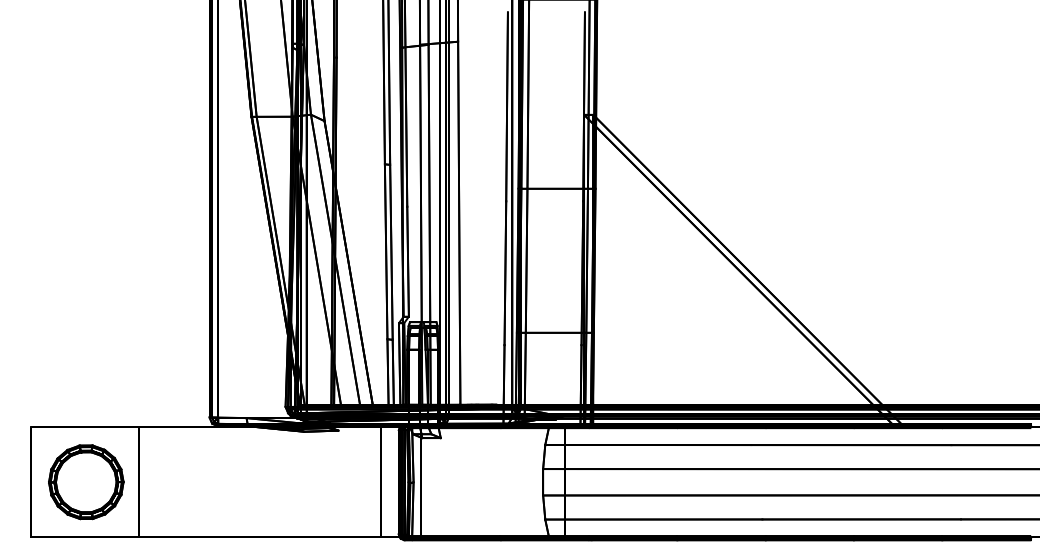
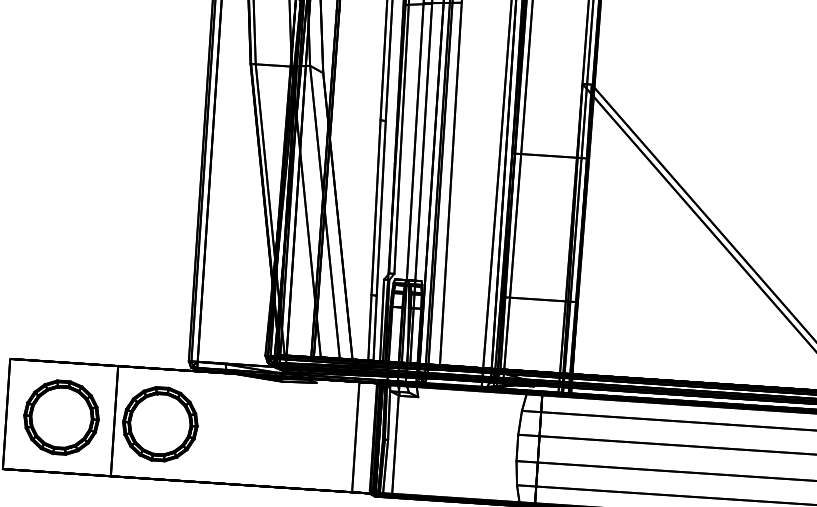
part: (185, 482) -> (160, 424), added

